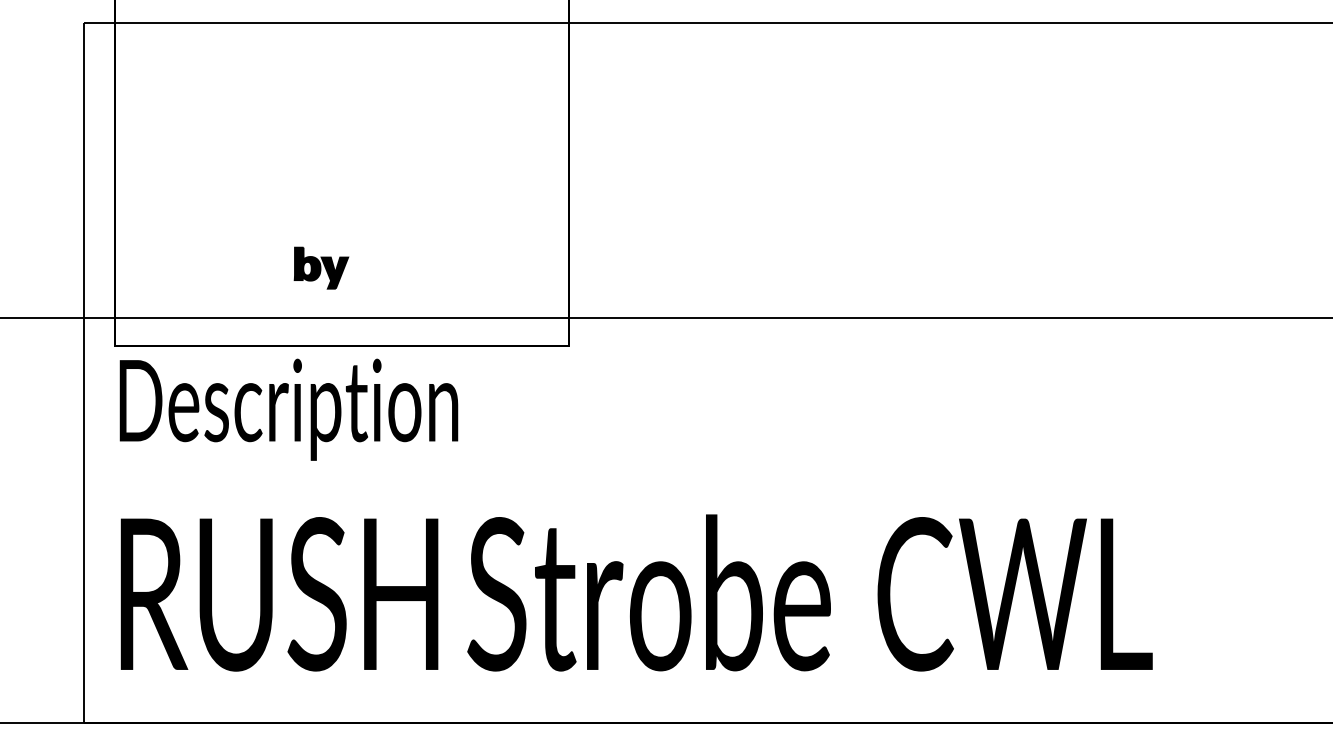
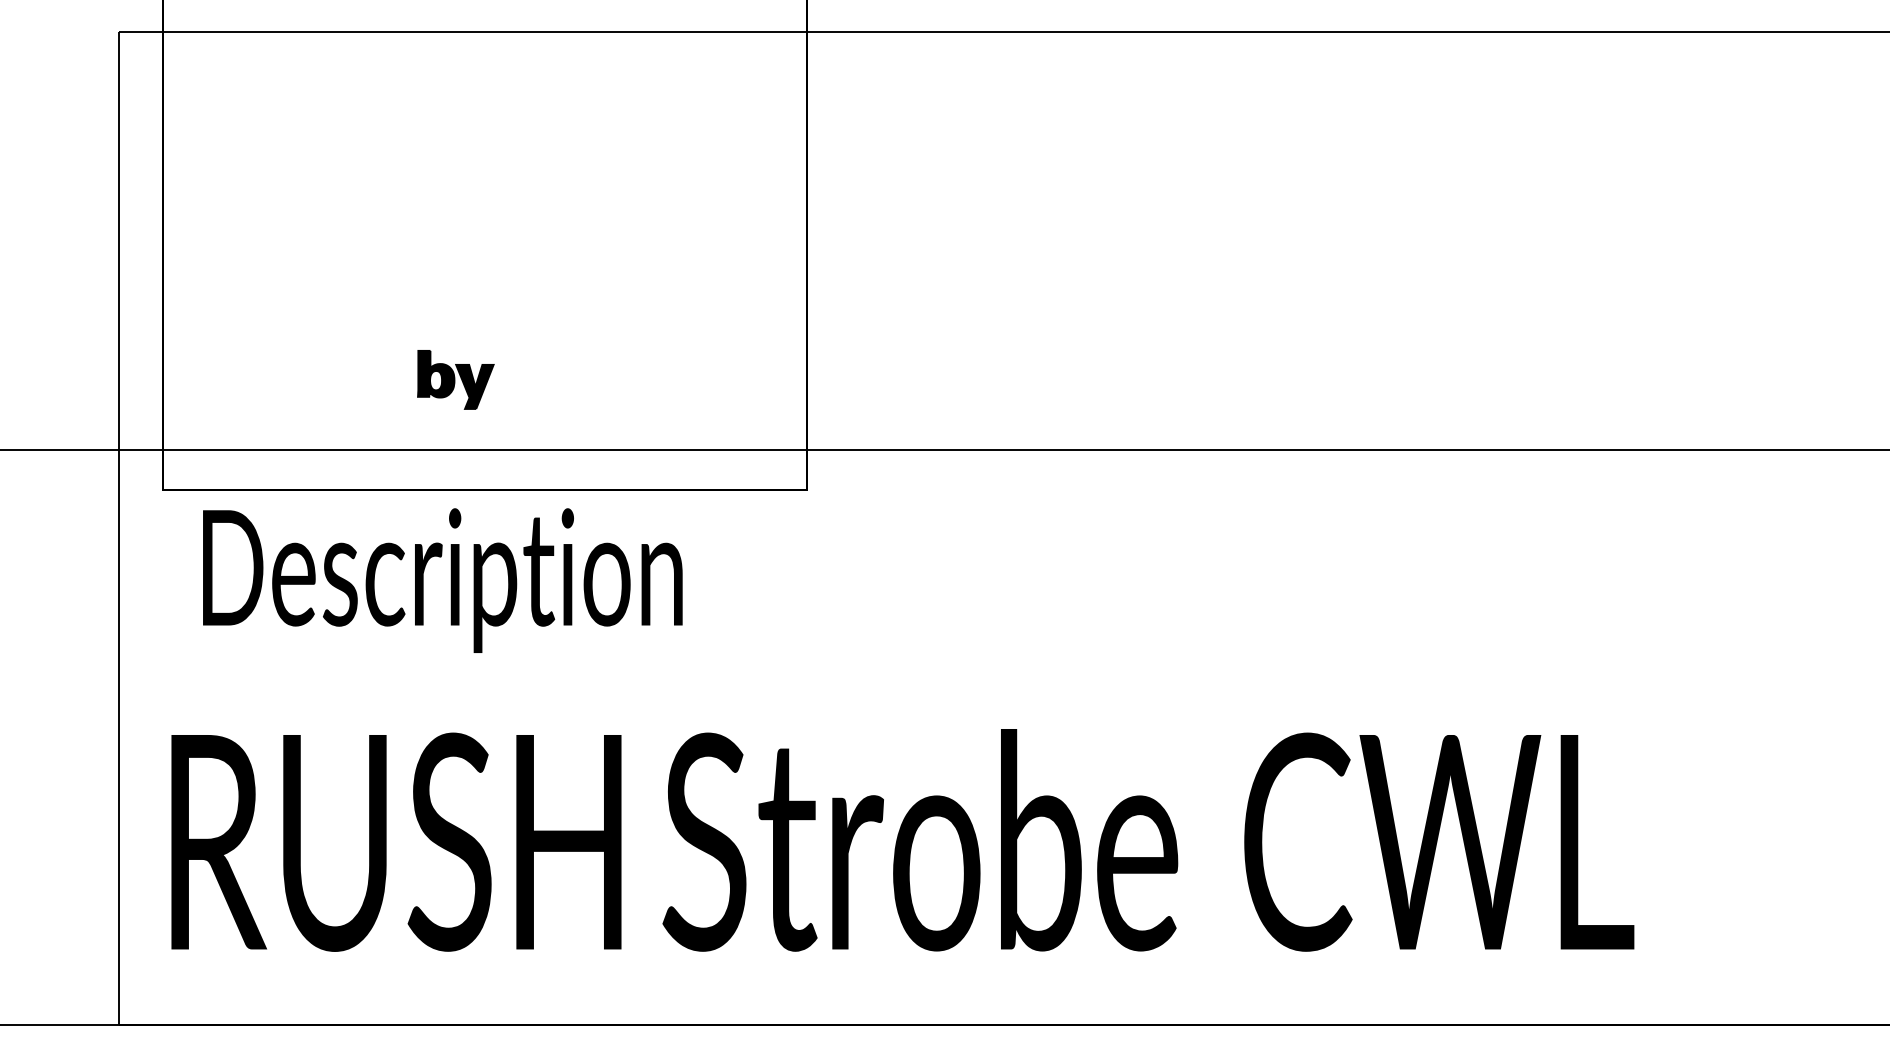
text: (288, 409) -> (442, 580), moved

